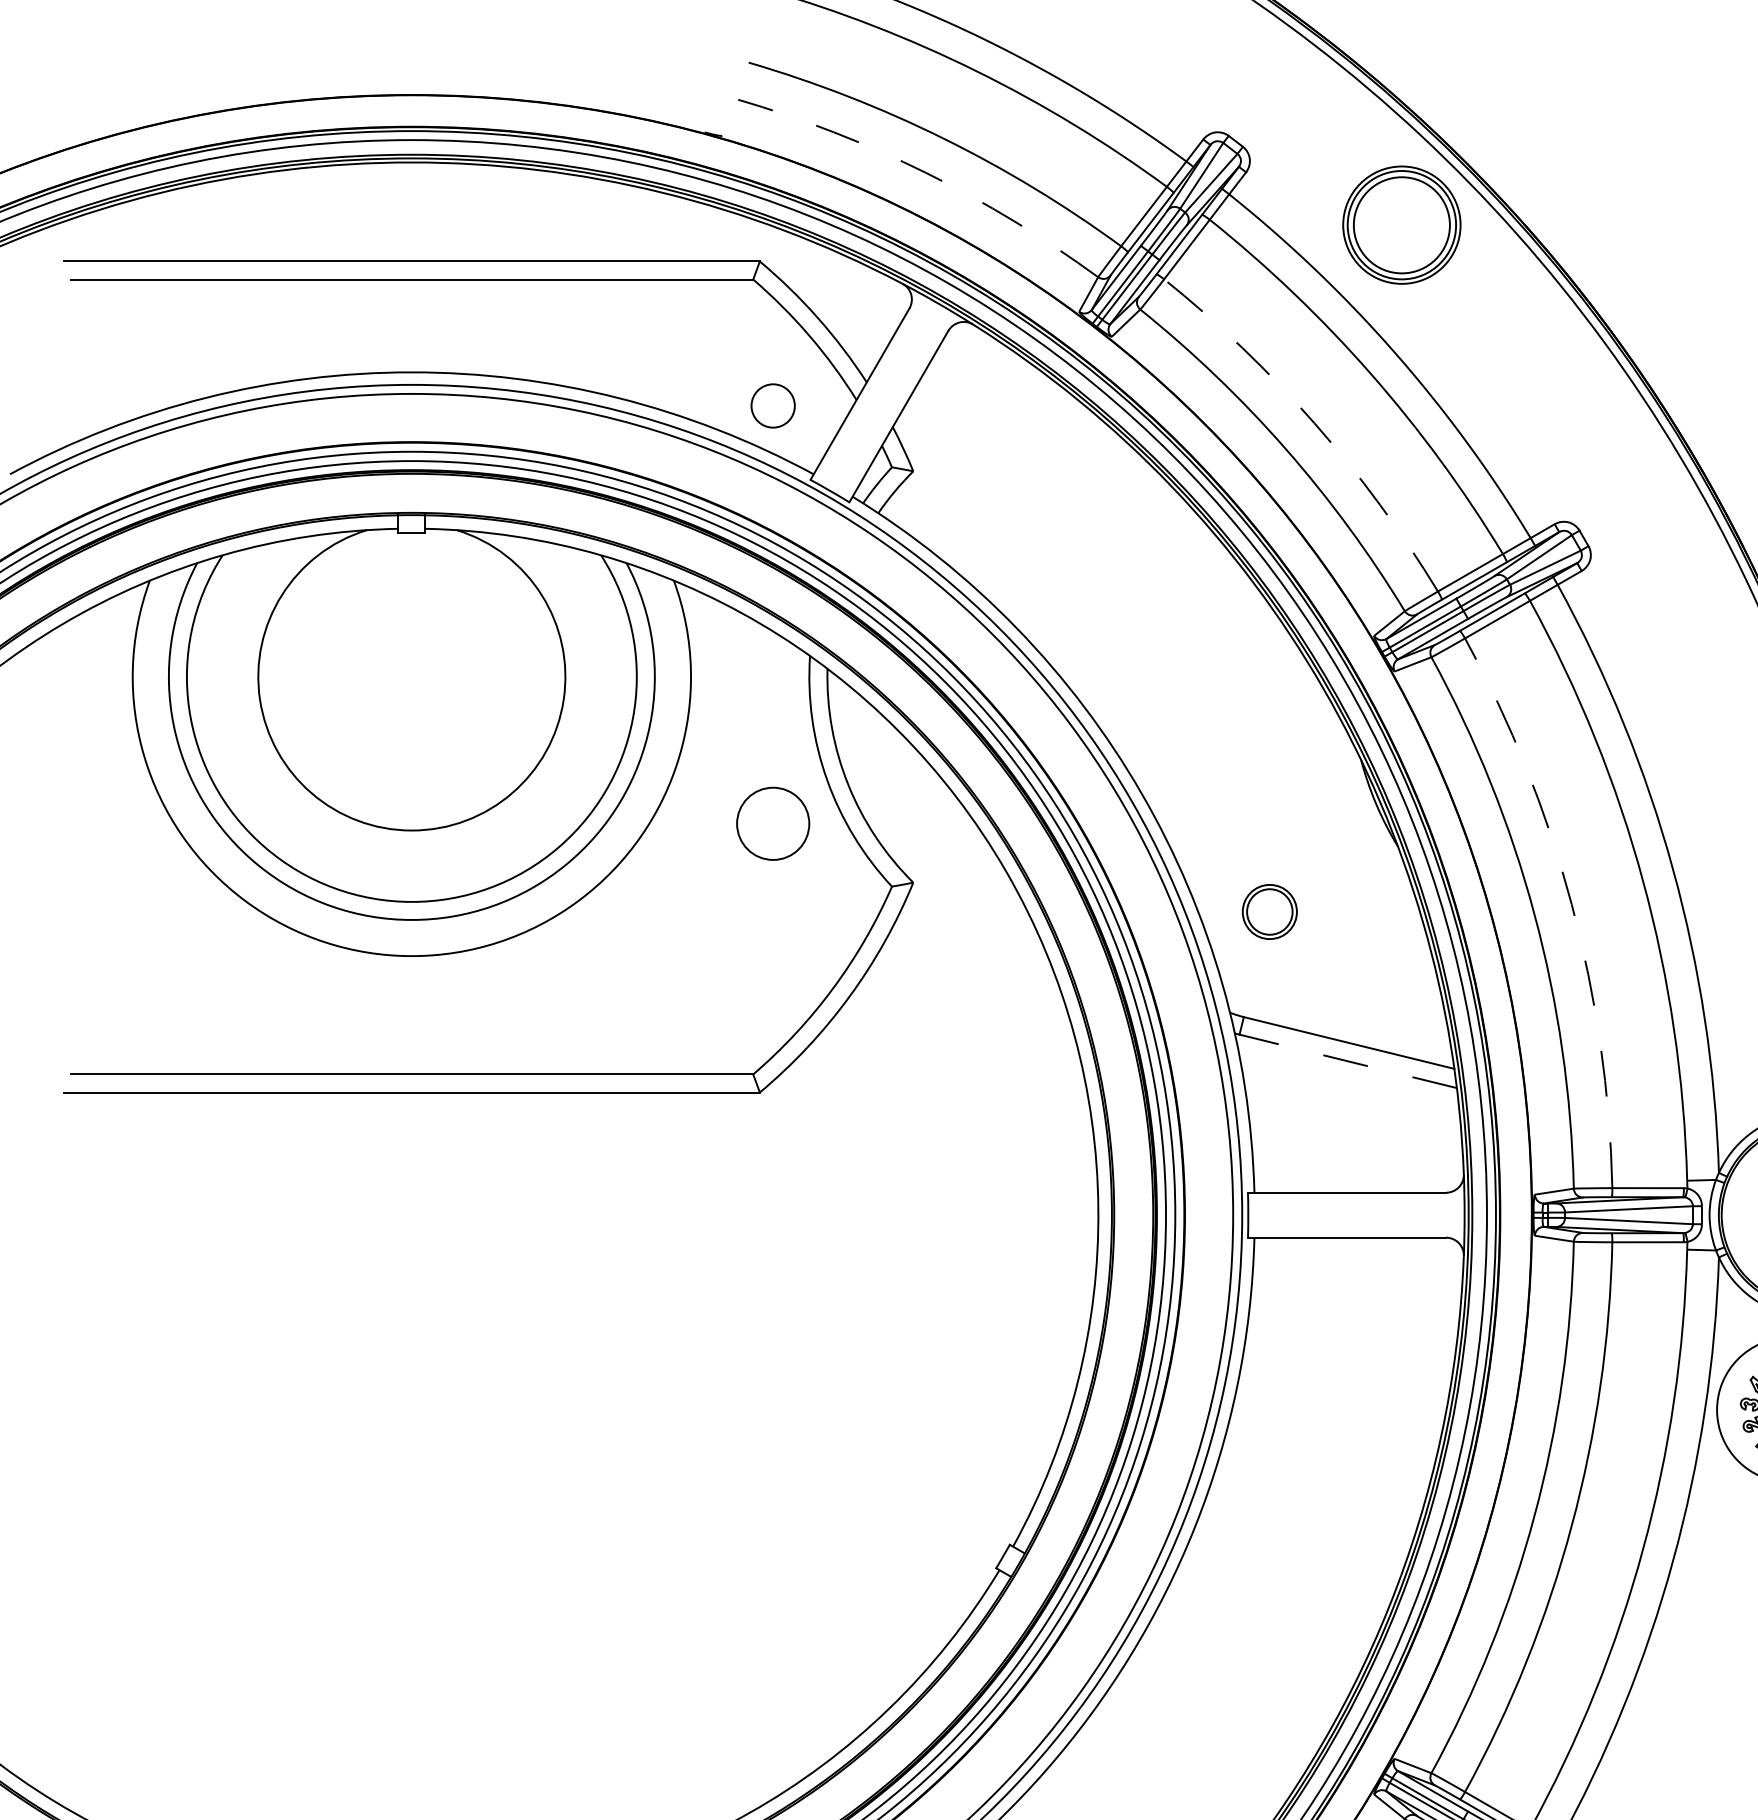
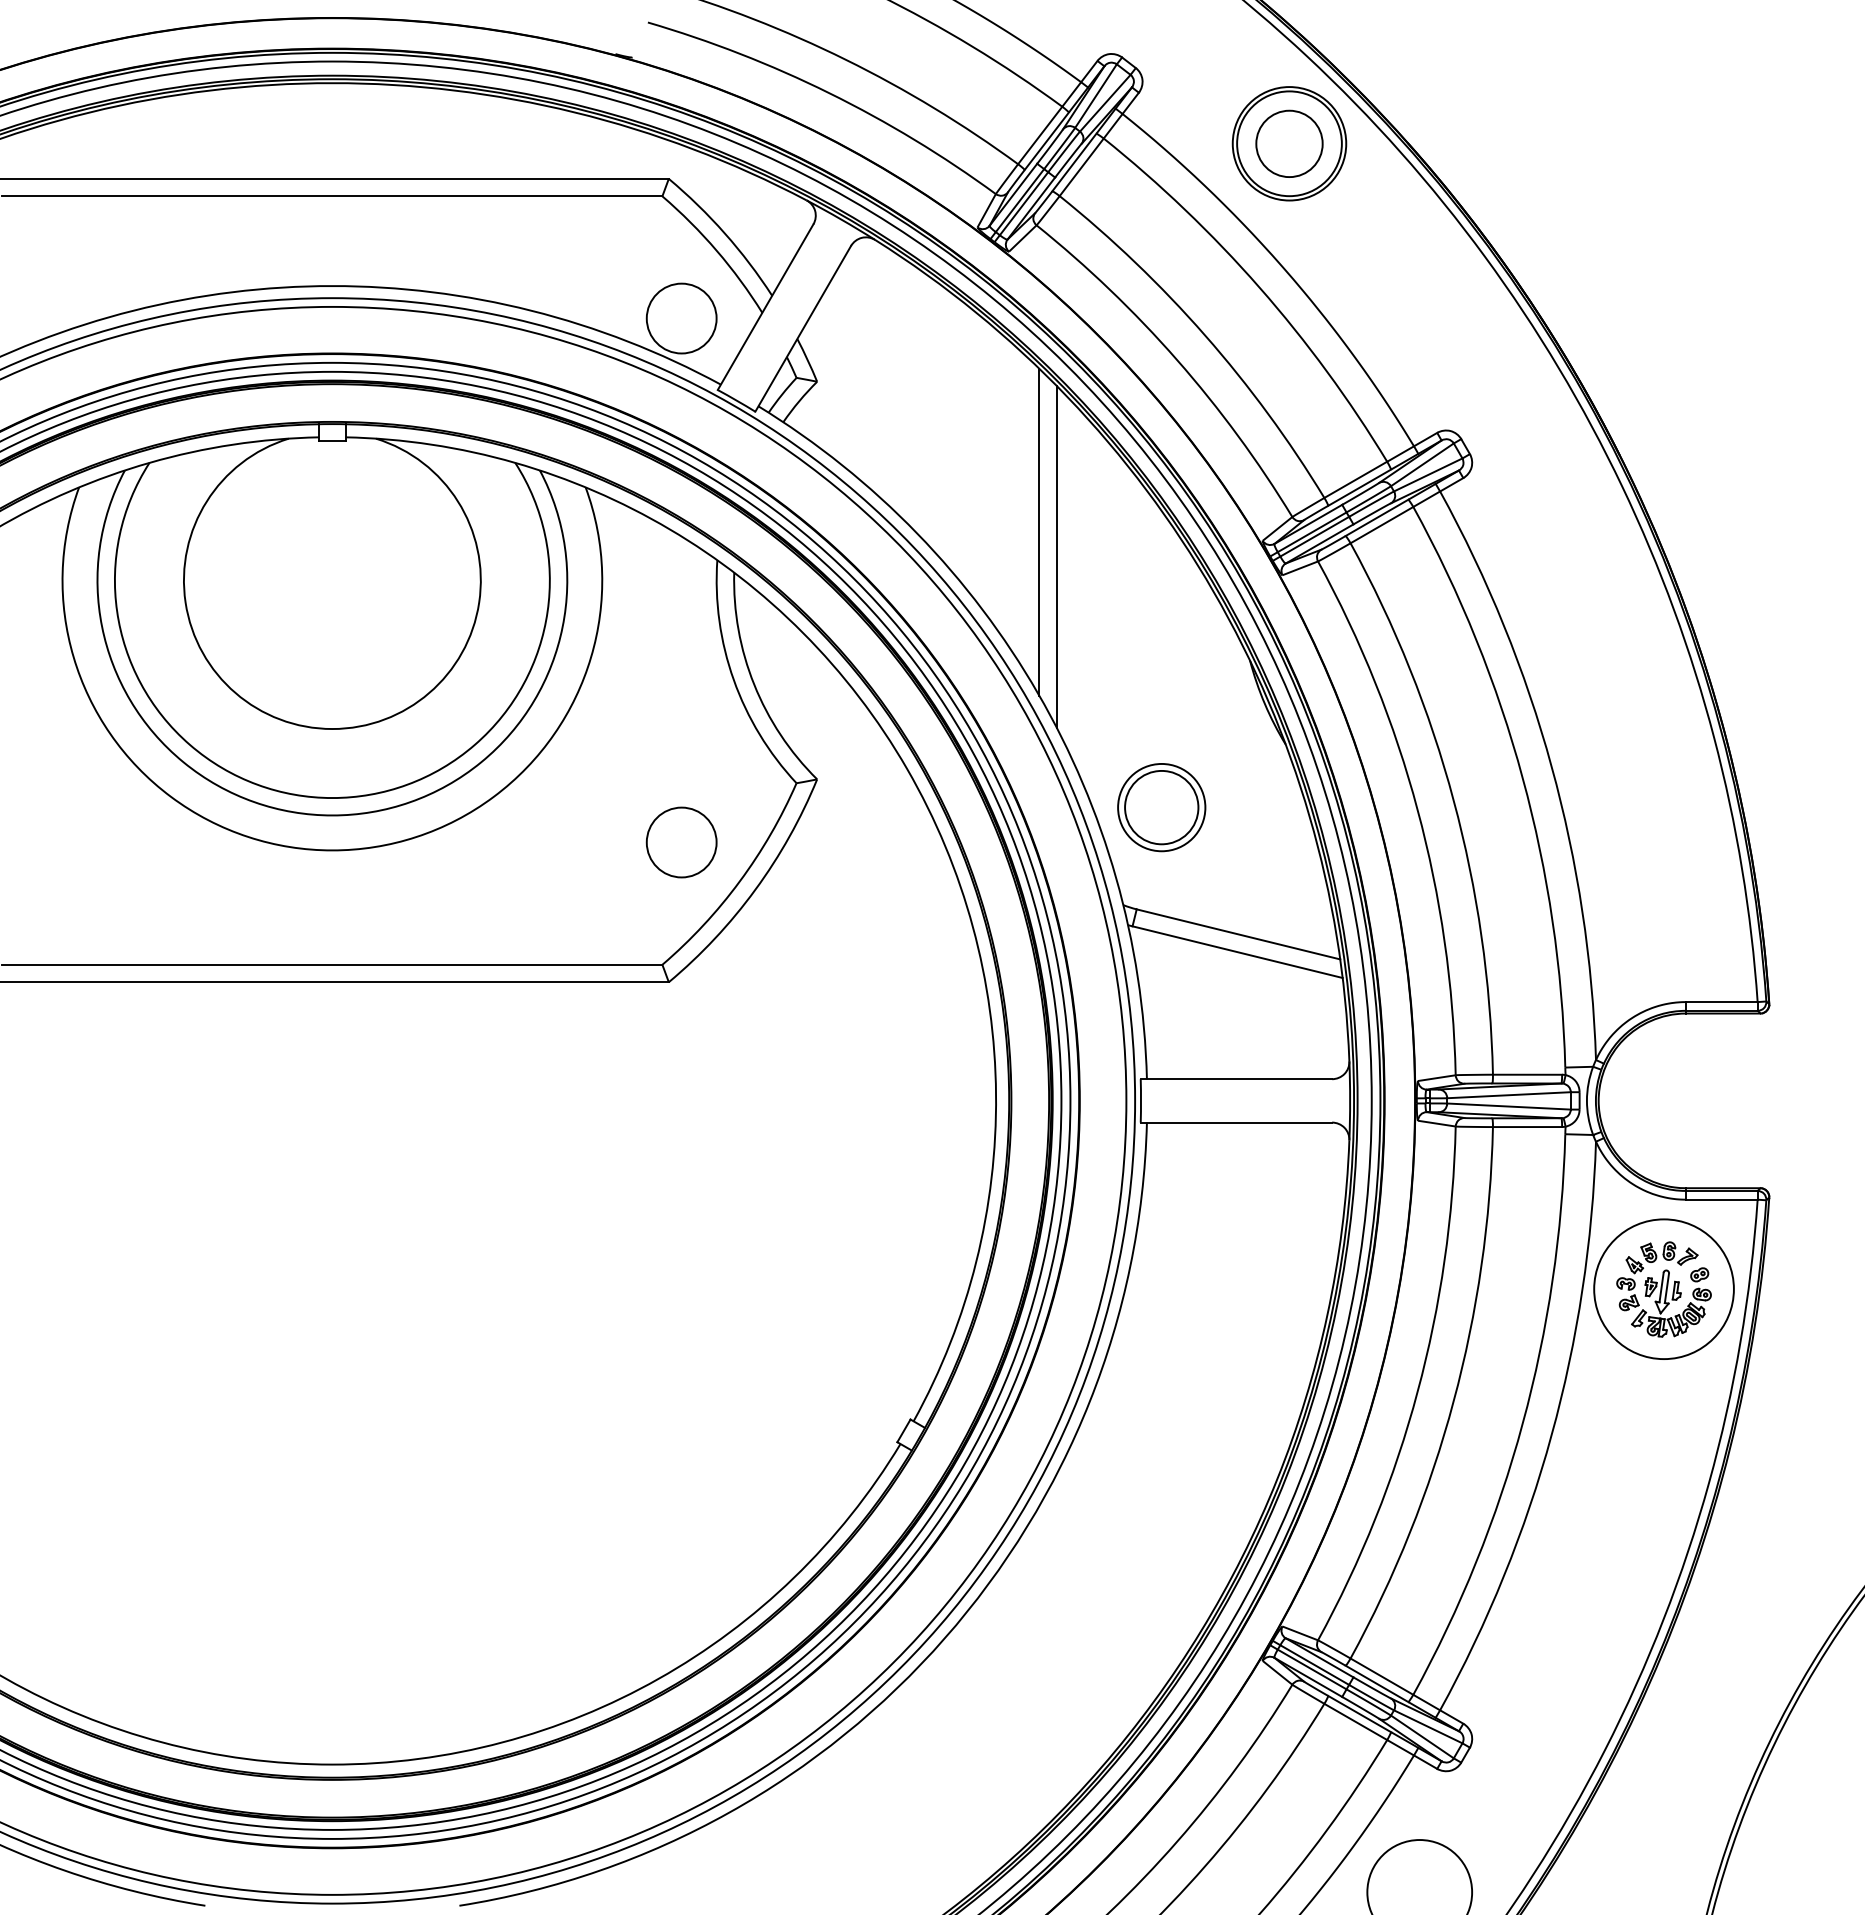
arc: (926, 173) -> (829, 93), dashed -> solid
circle: (1401, 224) -> (1289, 143), size x0.71
circle: (772, 405) -> (681, 318), size x1.67
arc: (1315, 423) -> (1205, 335), dashed -> solid
line: (1143, 626) -> (1039, 531), added
line: (1160, 653) -> (1056, 557), added
circle: (772, 823) -> (681, 842), moved
arc: (1571, 904) -> (1453, 800), dashed -> solid
part: (1269, 911) -> (1161, 807), size x1.67
line: (1348, 1061) -> (1237, 952), dashed -> solid

